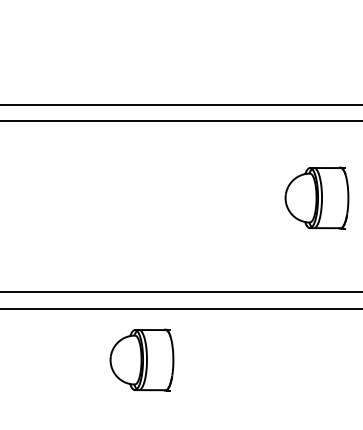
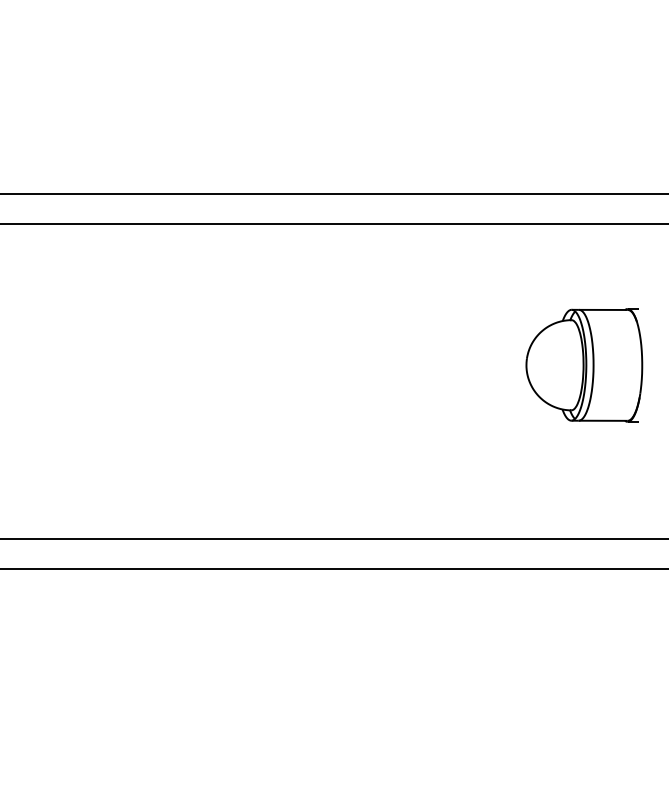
part: (141, 359) -> (260, 662), removed

